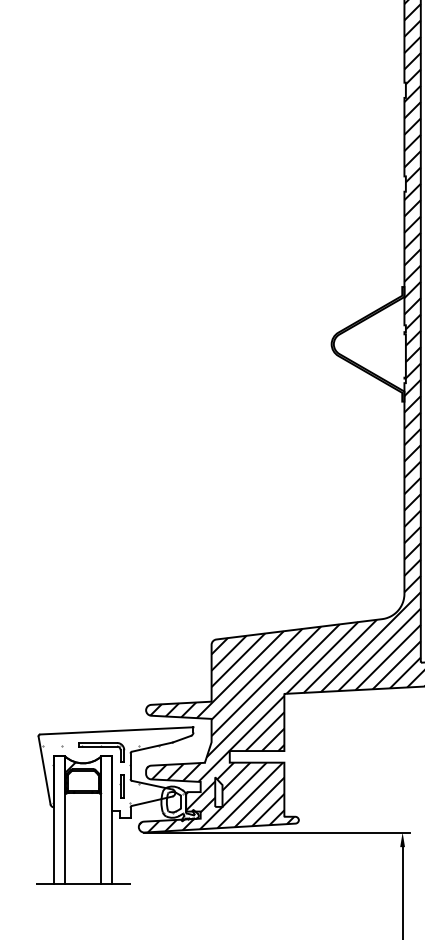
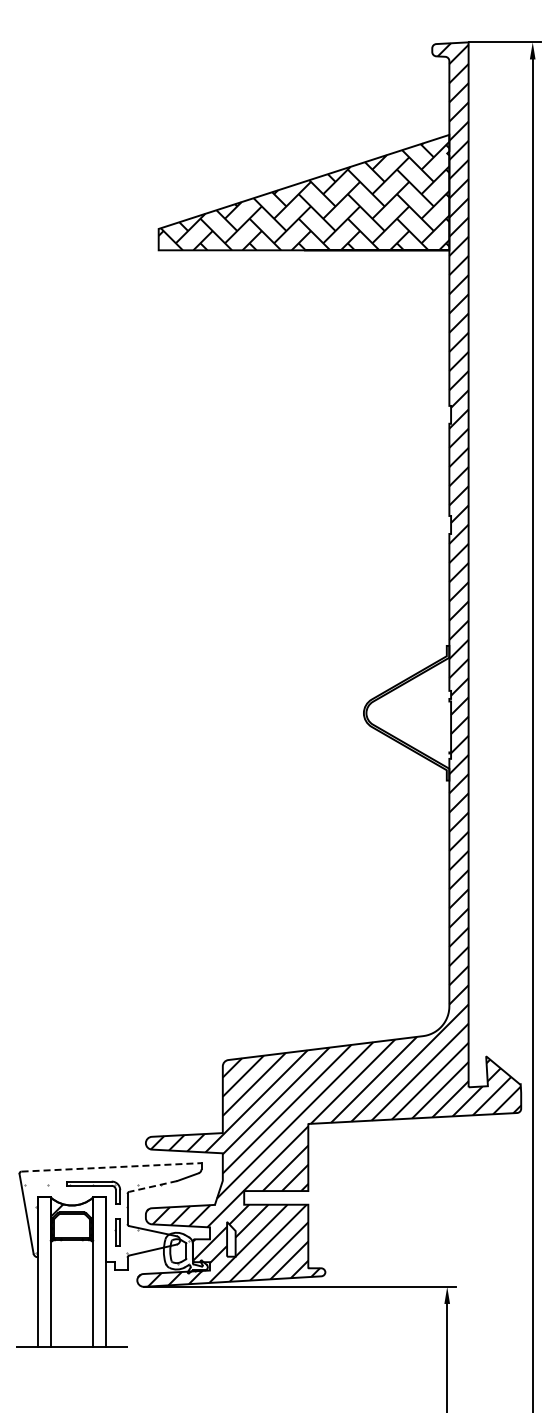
line: (117, 730) -> (112, 1167), solid -> dashed
line: (152, 747) -> (153, 1186), solid -> dashed

